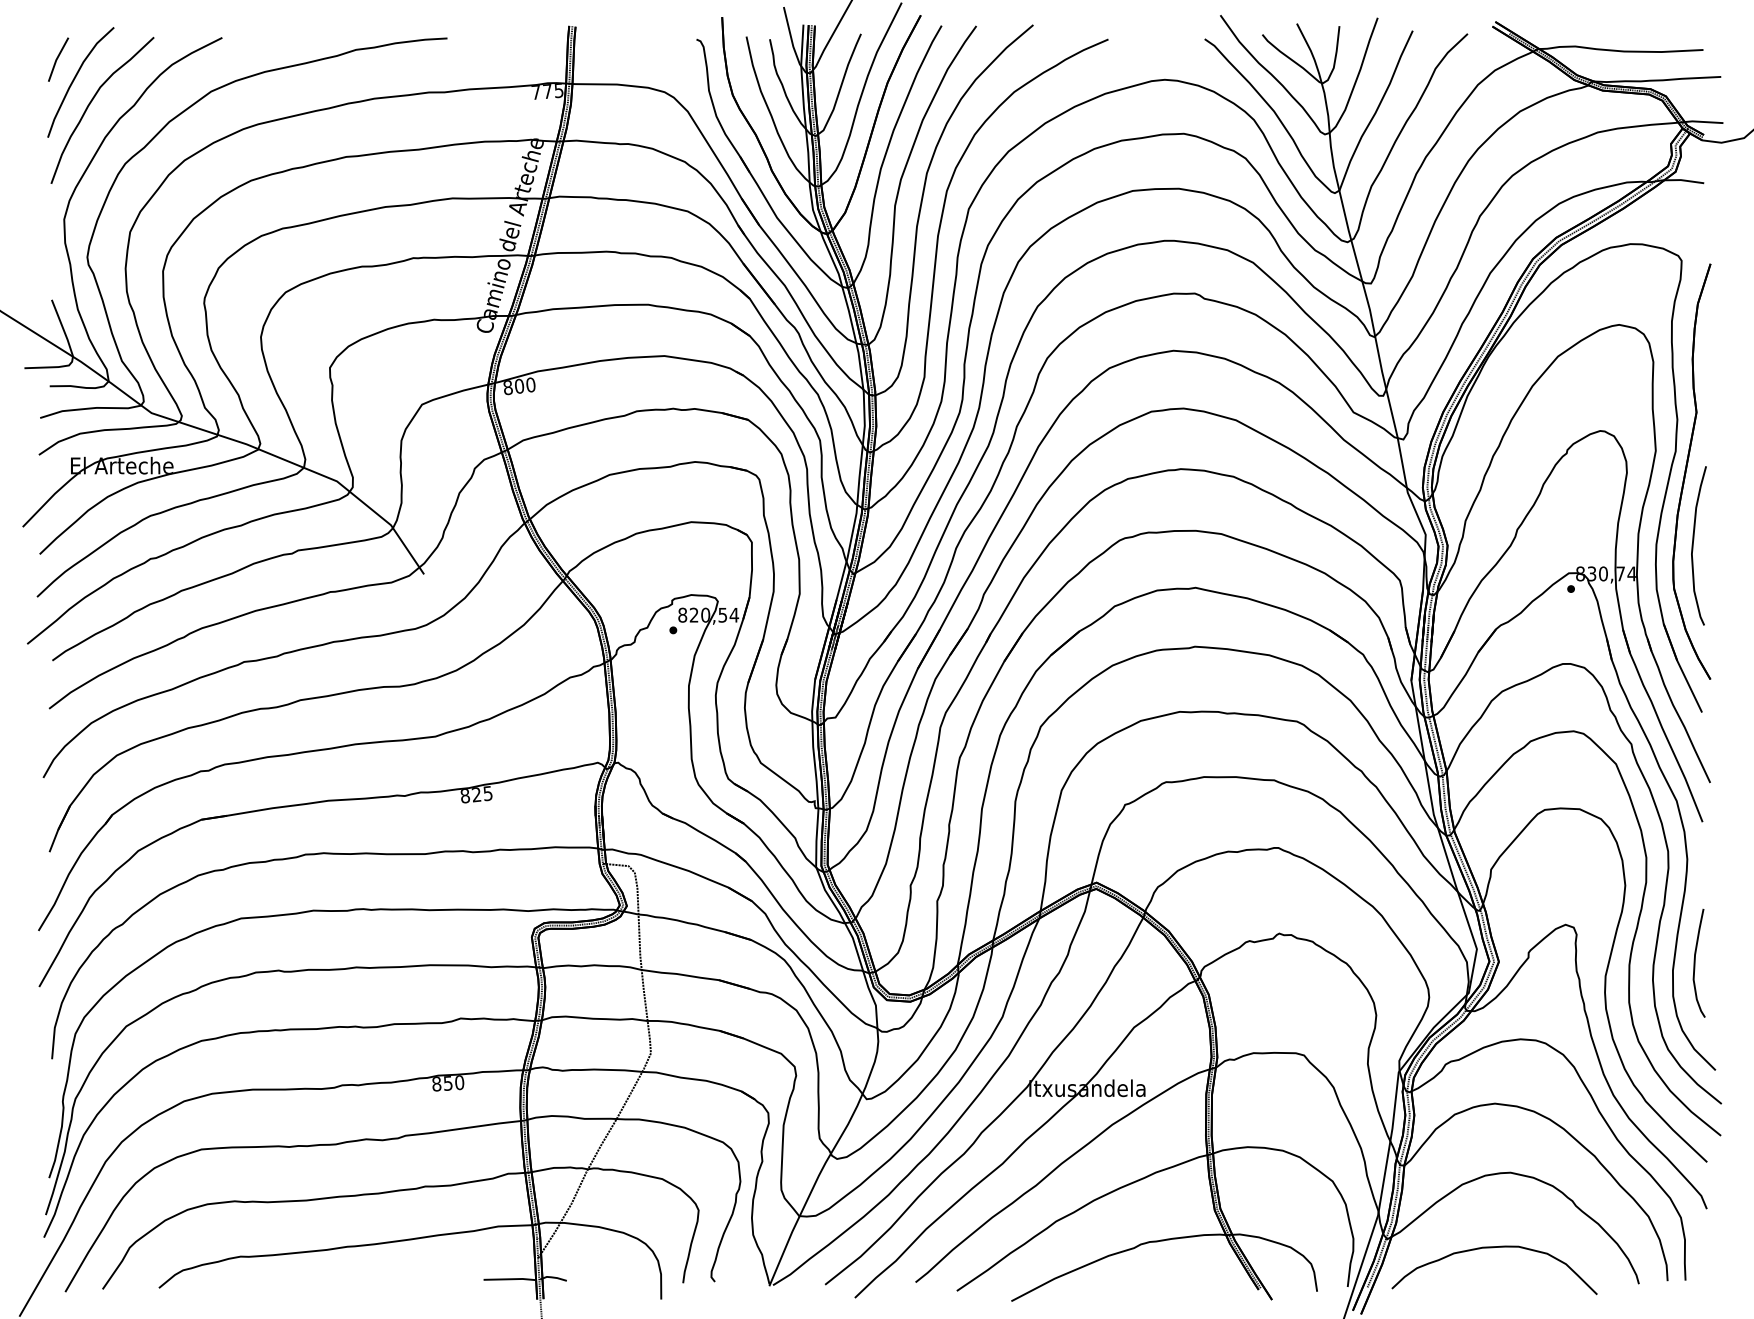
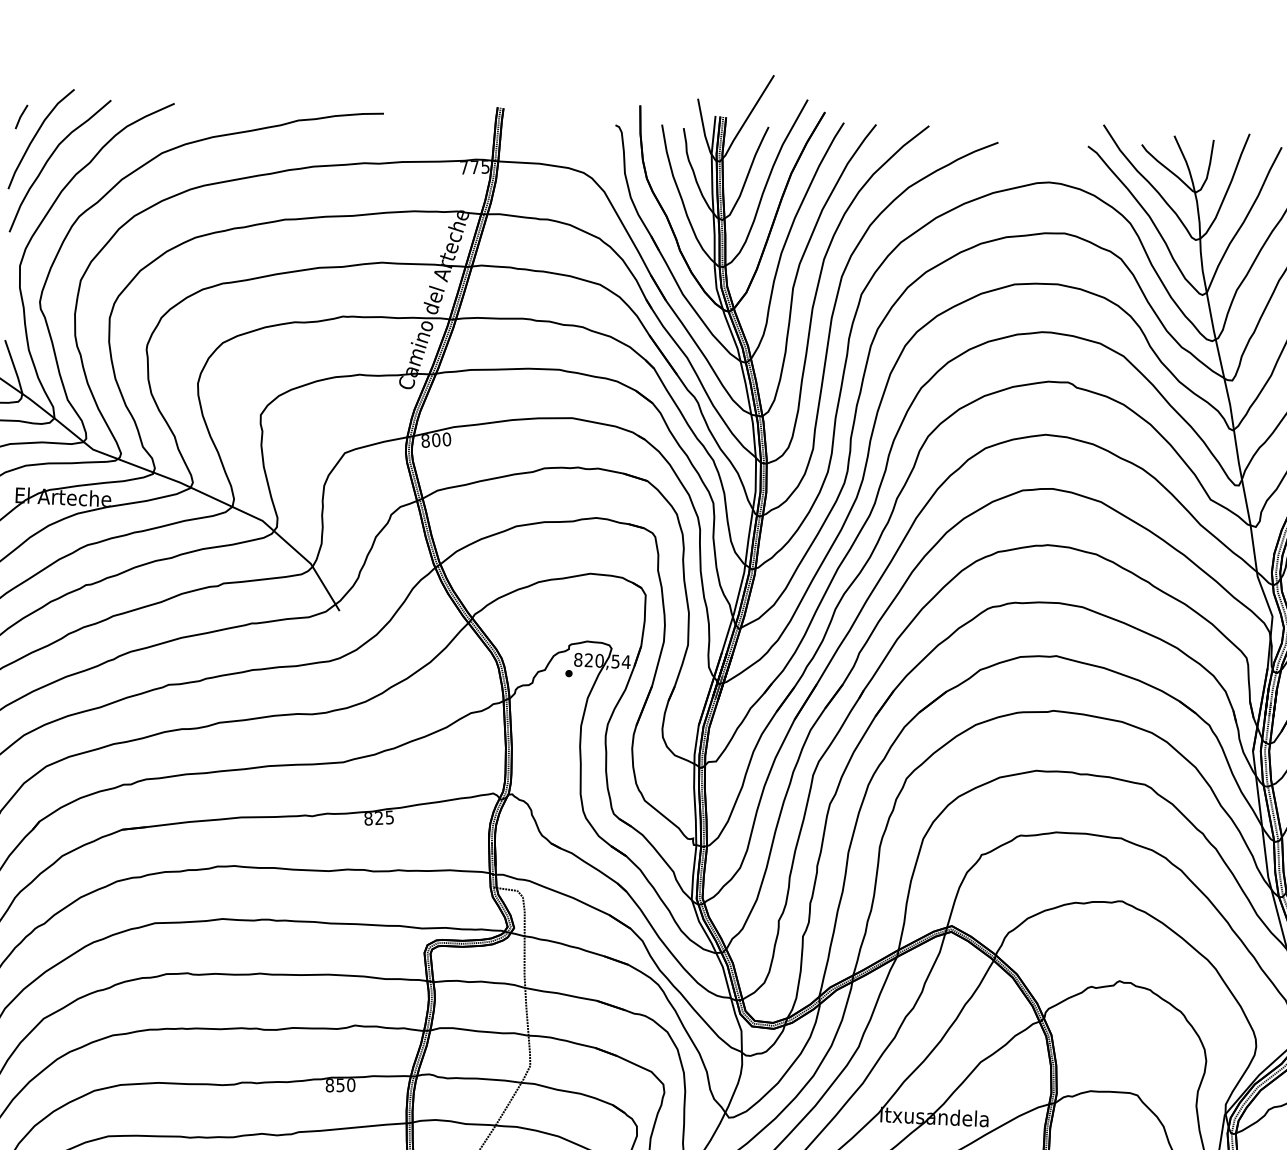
part: (58, 59) -> (21, 116), size x0.6

